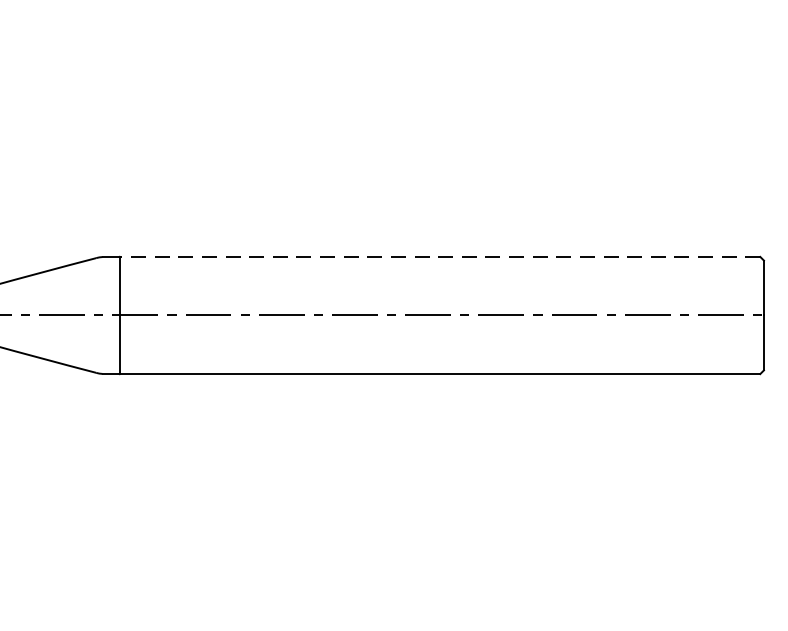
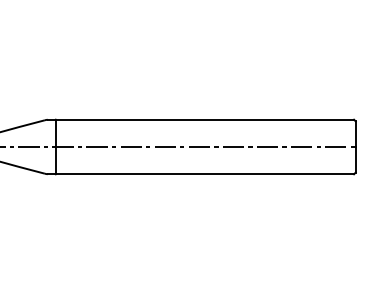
line: (439, 256) -> (204, 119), dashed -> solid

